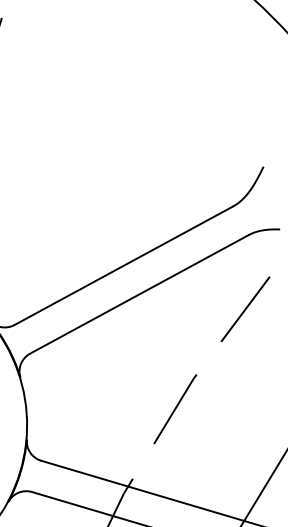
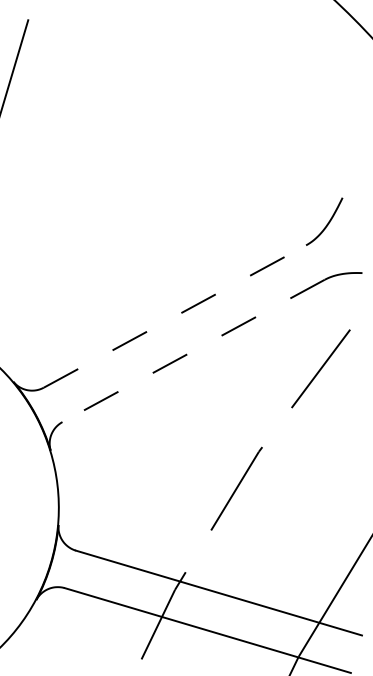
line: (124, 265) -> (175, 316), solid -> dashed
line: (139, 294) -> (193, 351), solid -> dashed

